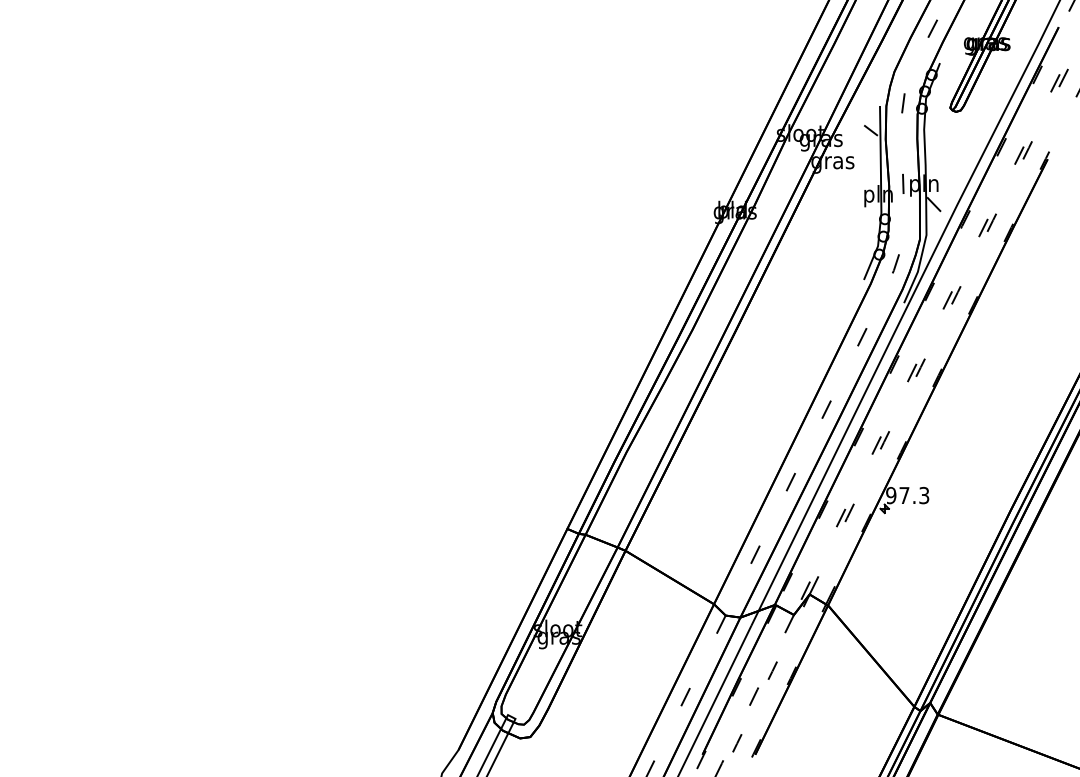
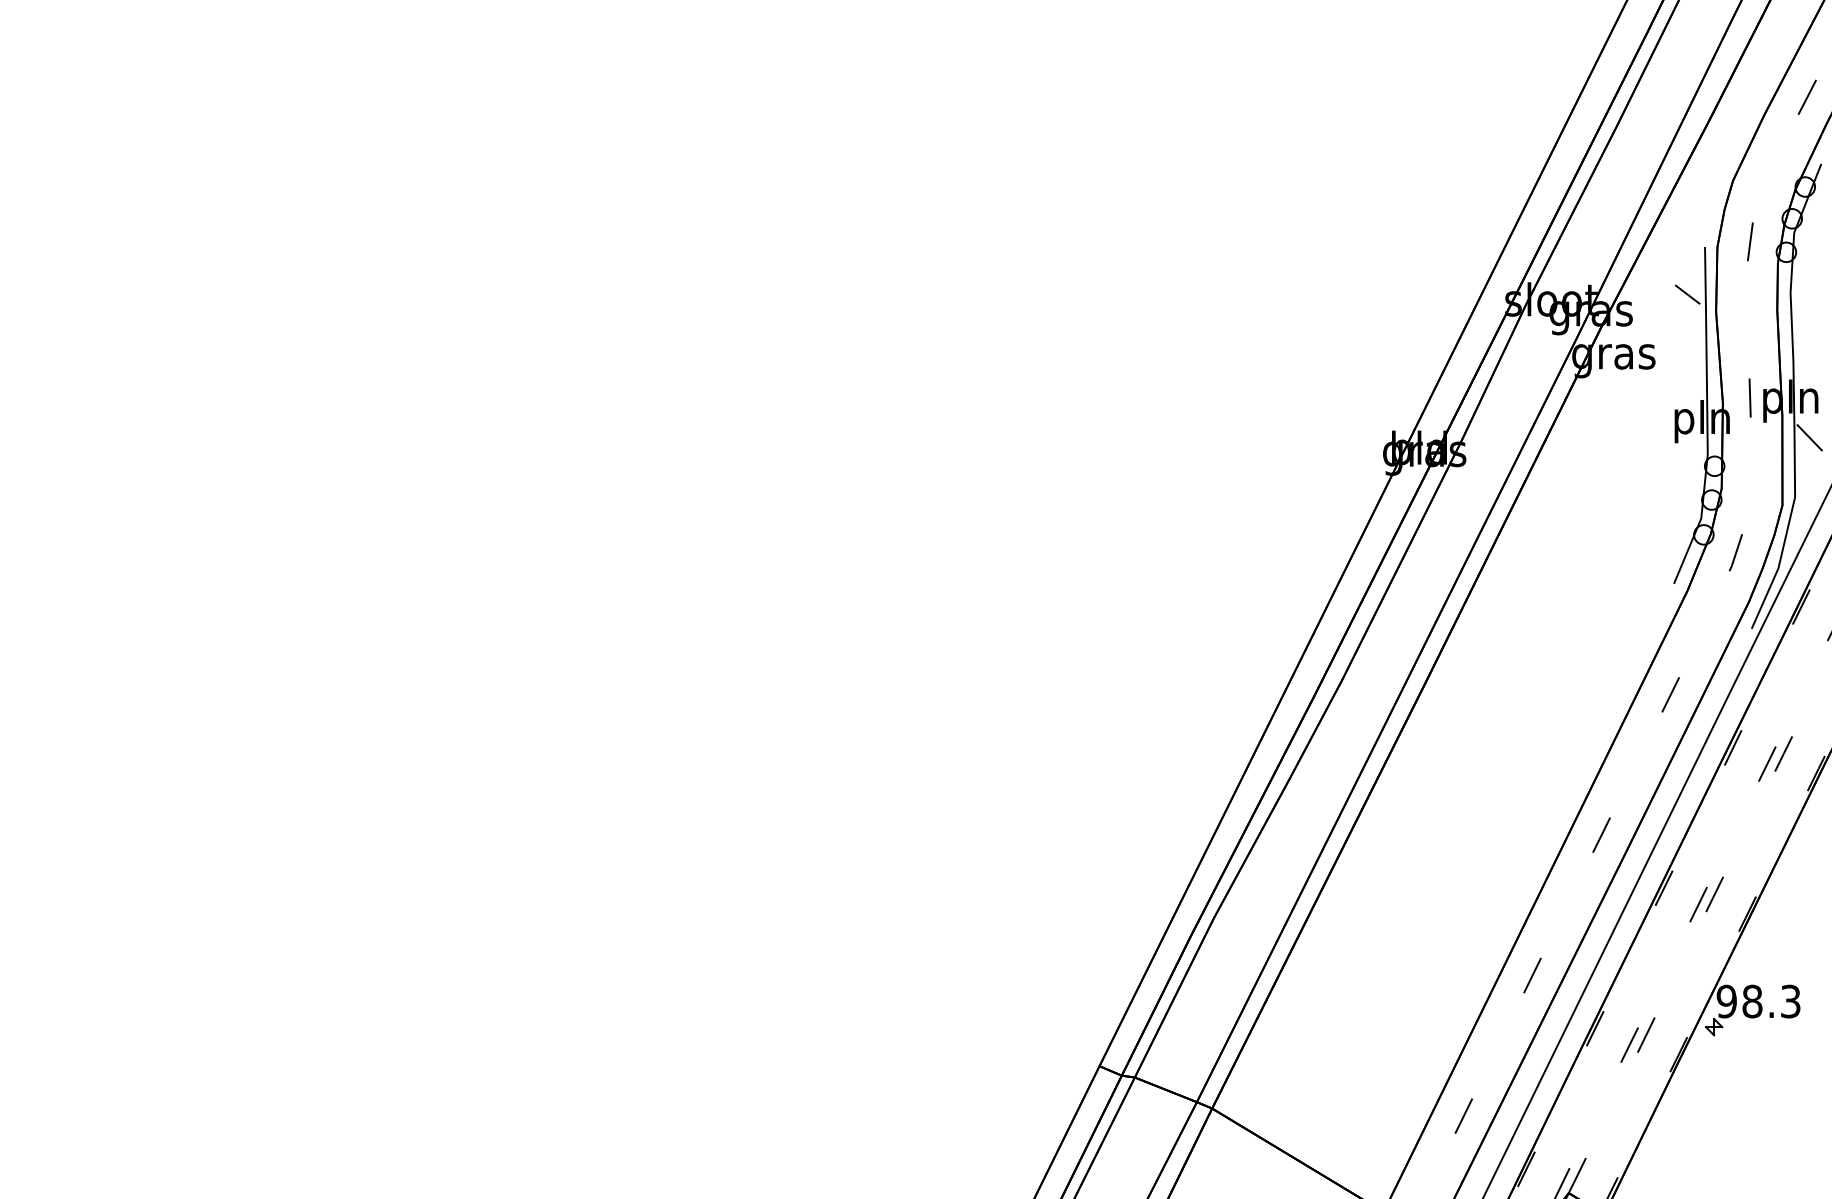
text: (904, 495) -> (1752, 1001), 97.3 -> 98.3

